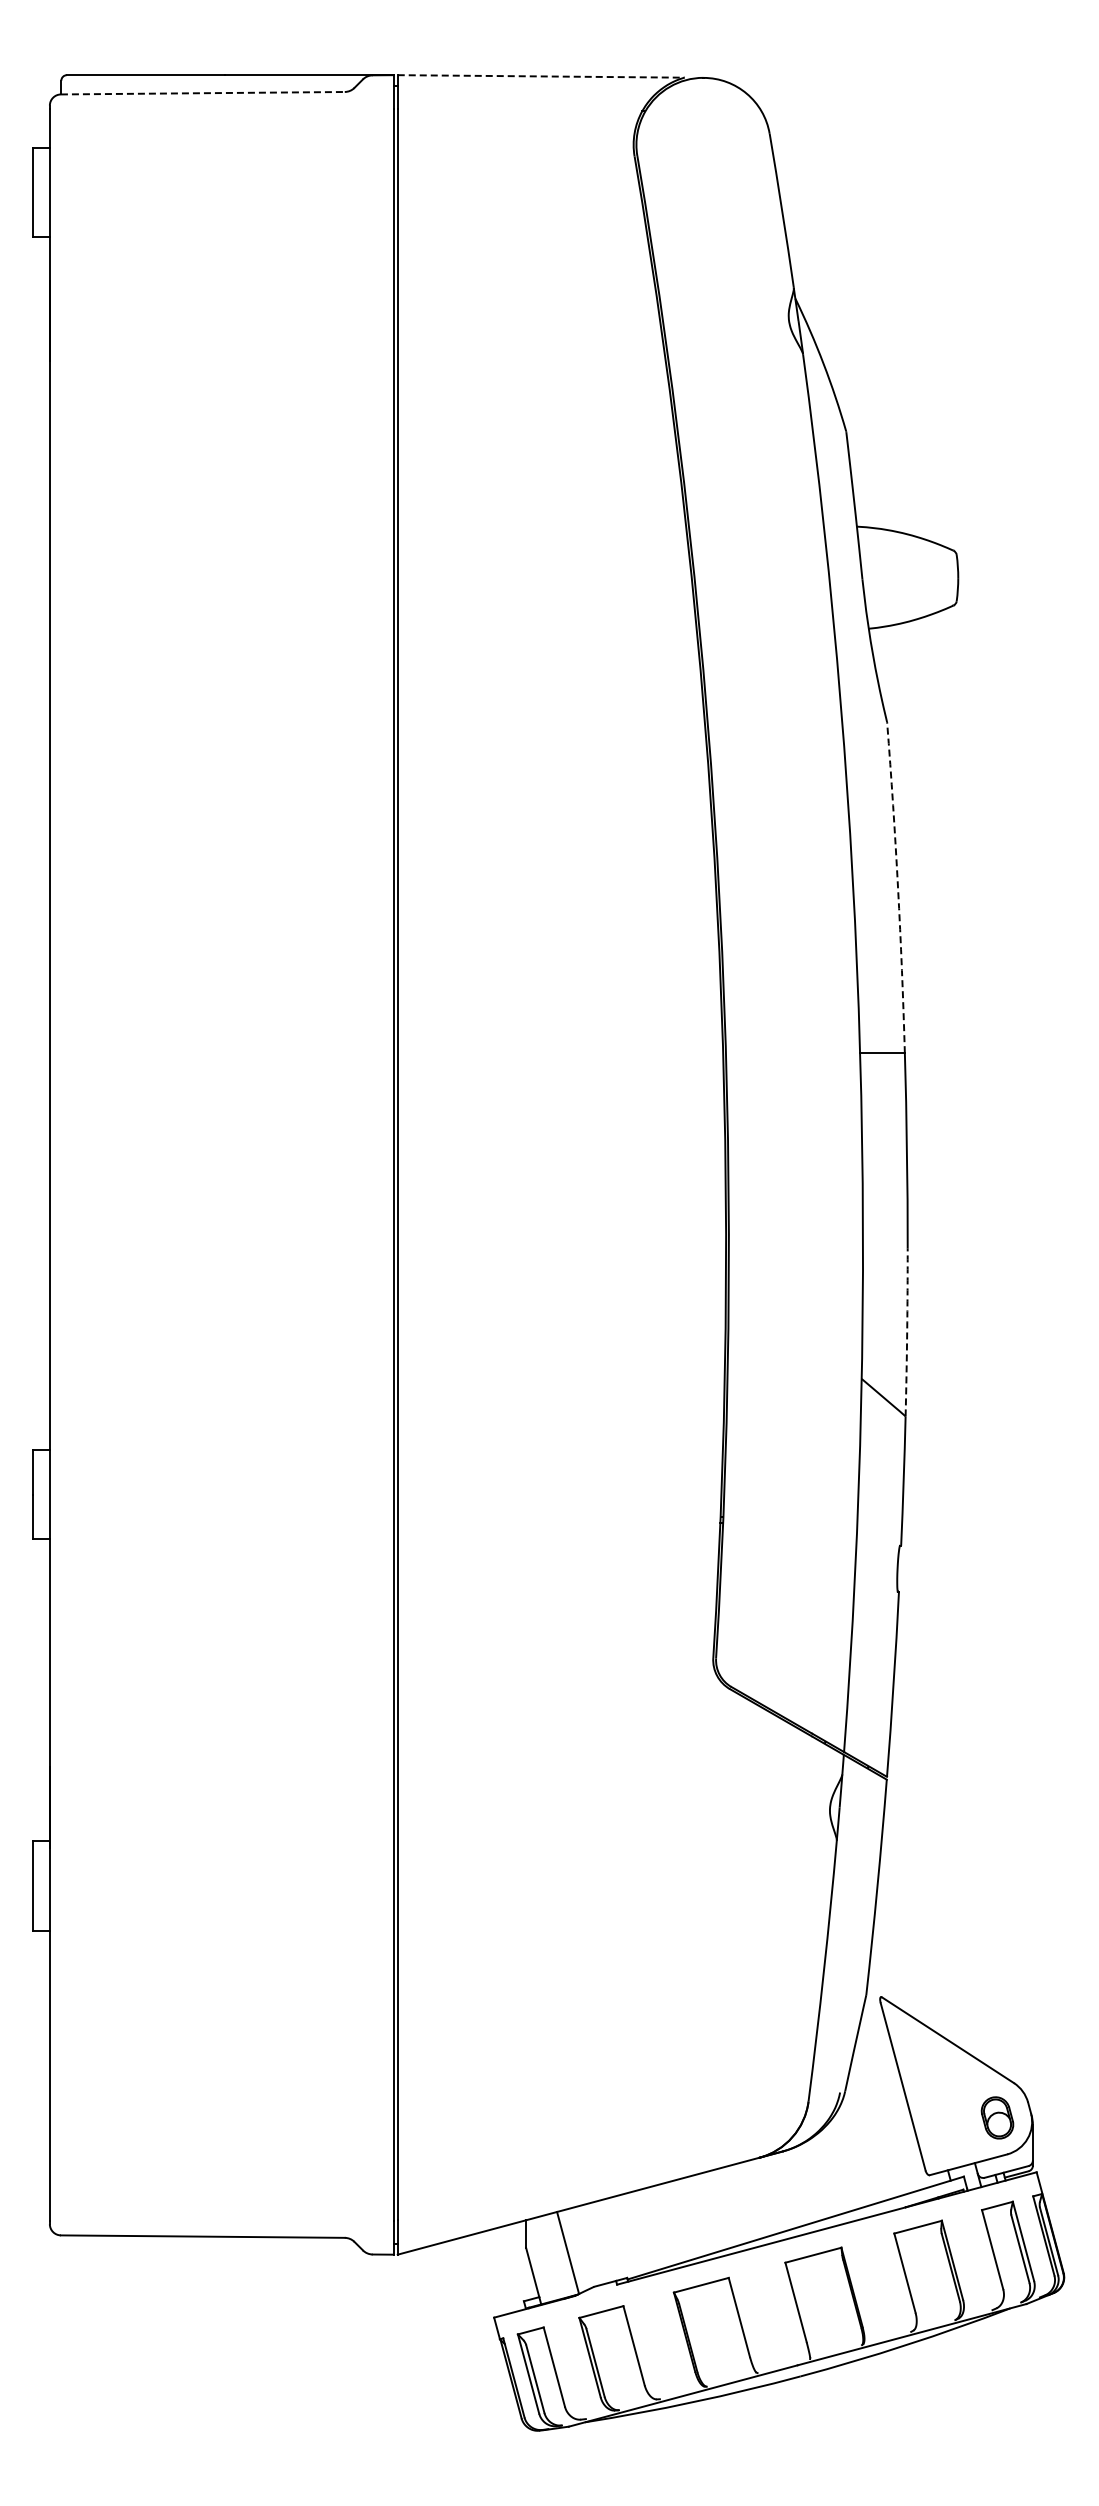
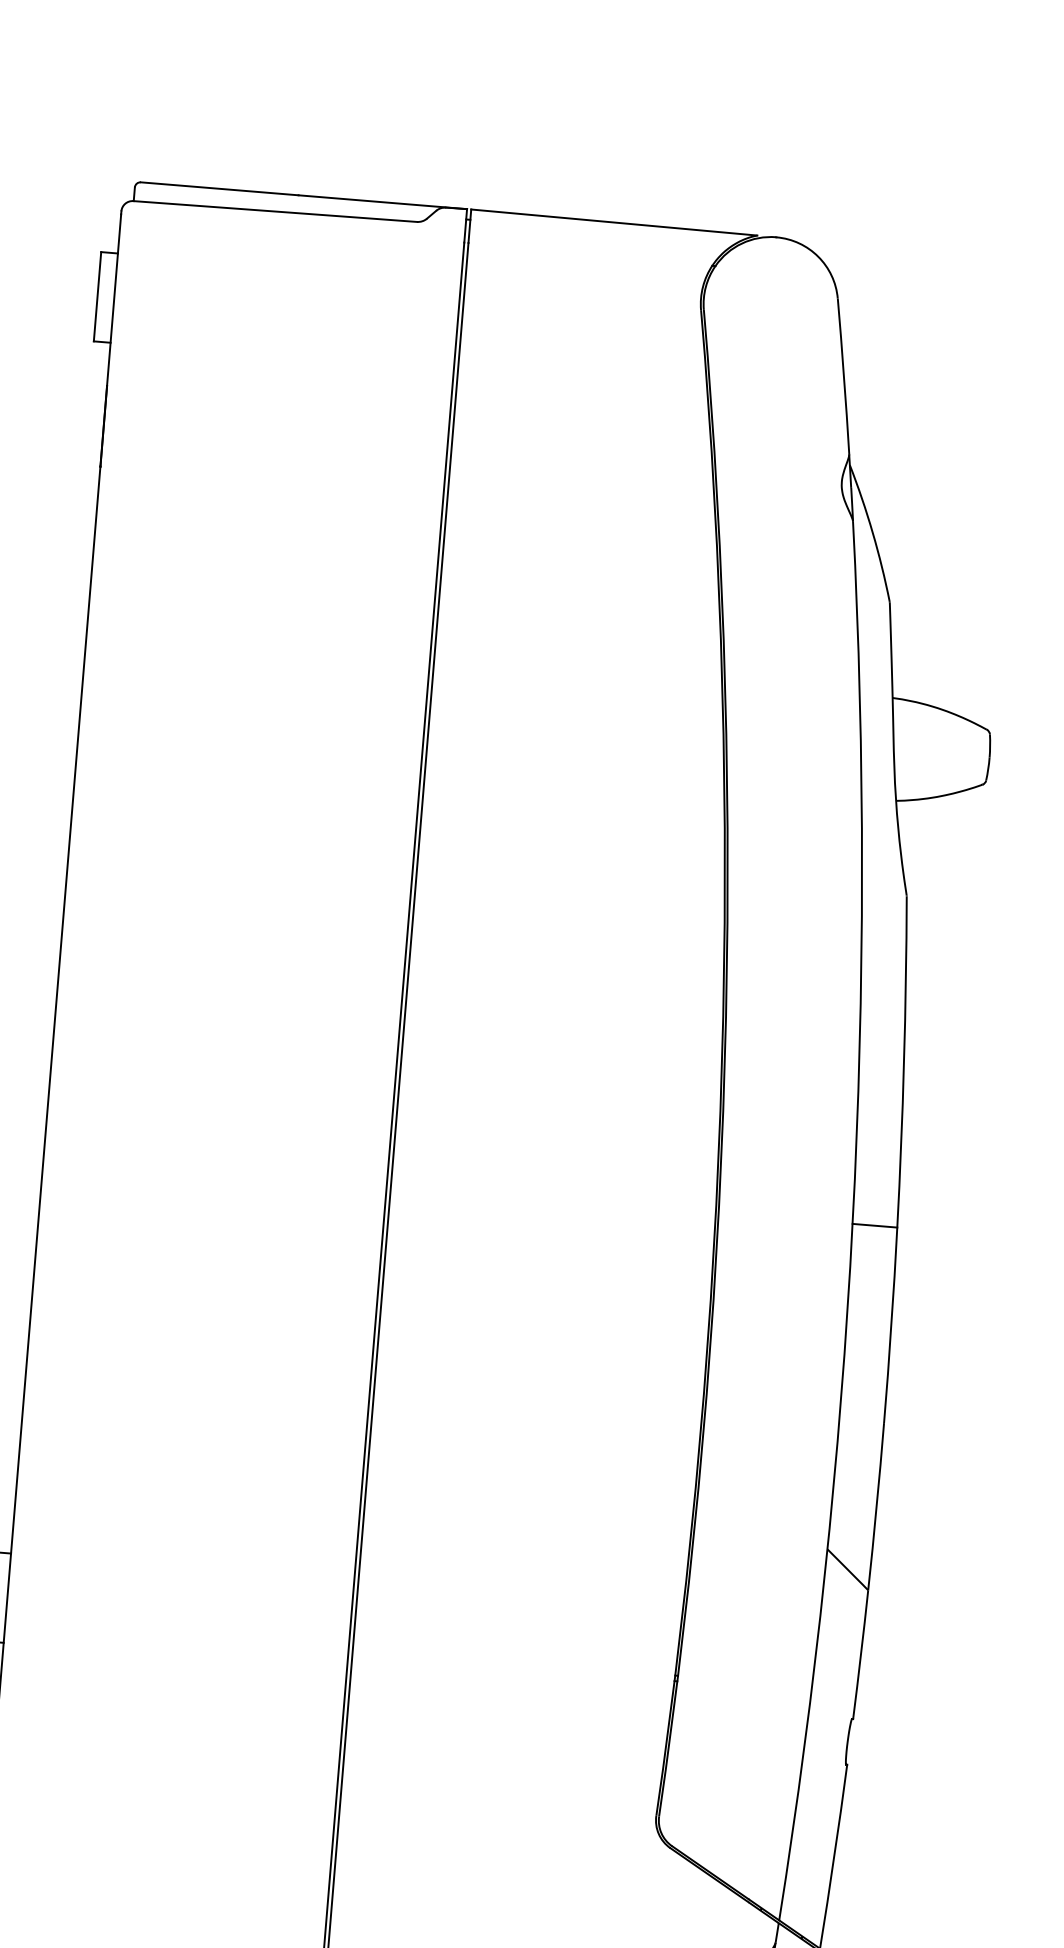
line: (541, 76) -> (614, 222), dashed -> solid
line: (202, 93) -> (274, 211), dashed -> solid
arc: (898, 887) -> (904, 1061), dashed -> solid
arc: (907, 1332) -> (876, 1506), dashed -> solid

